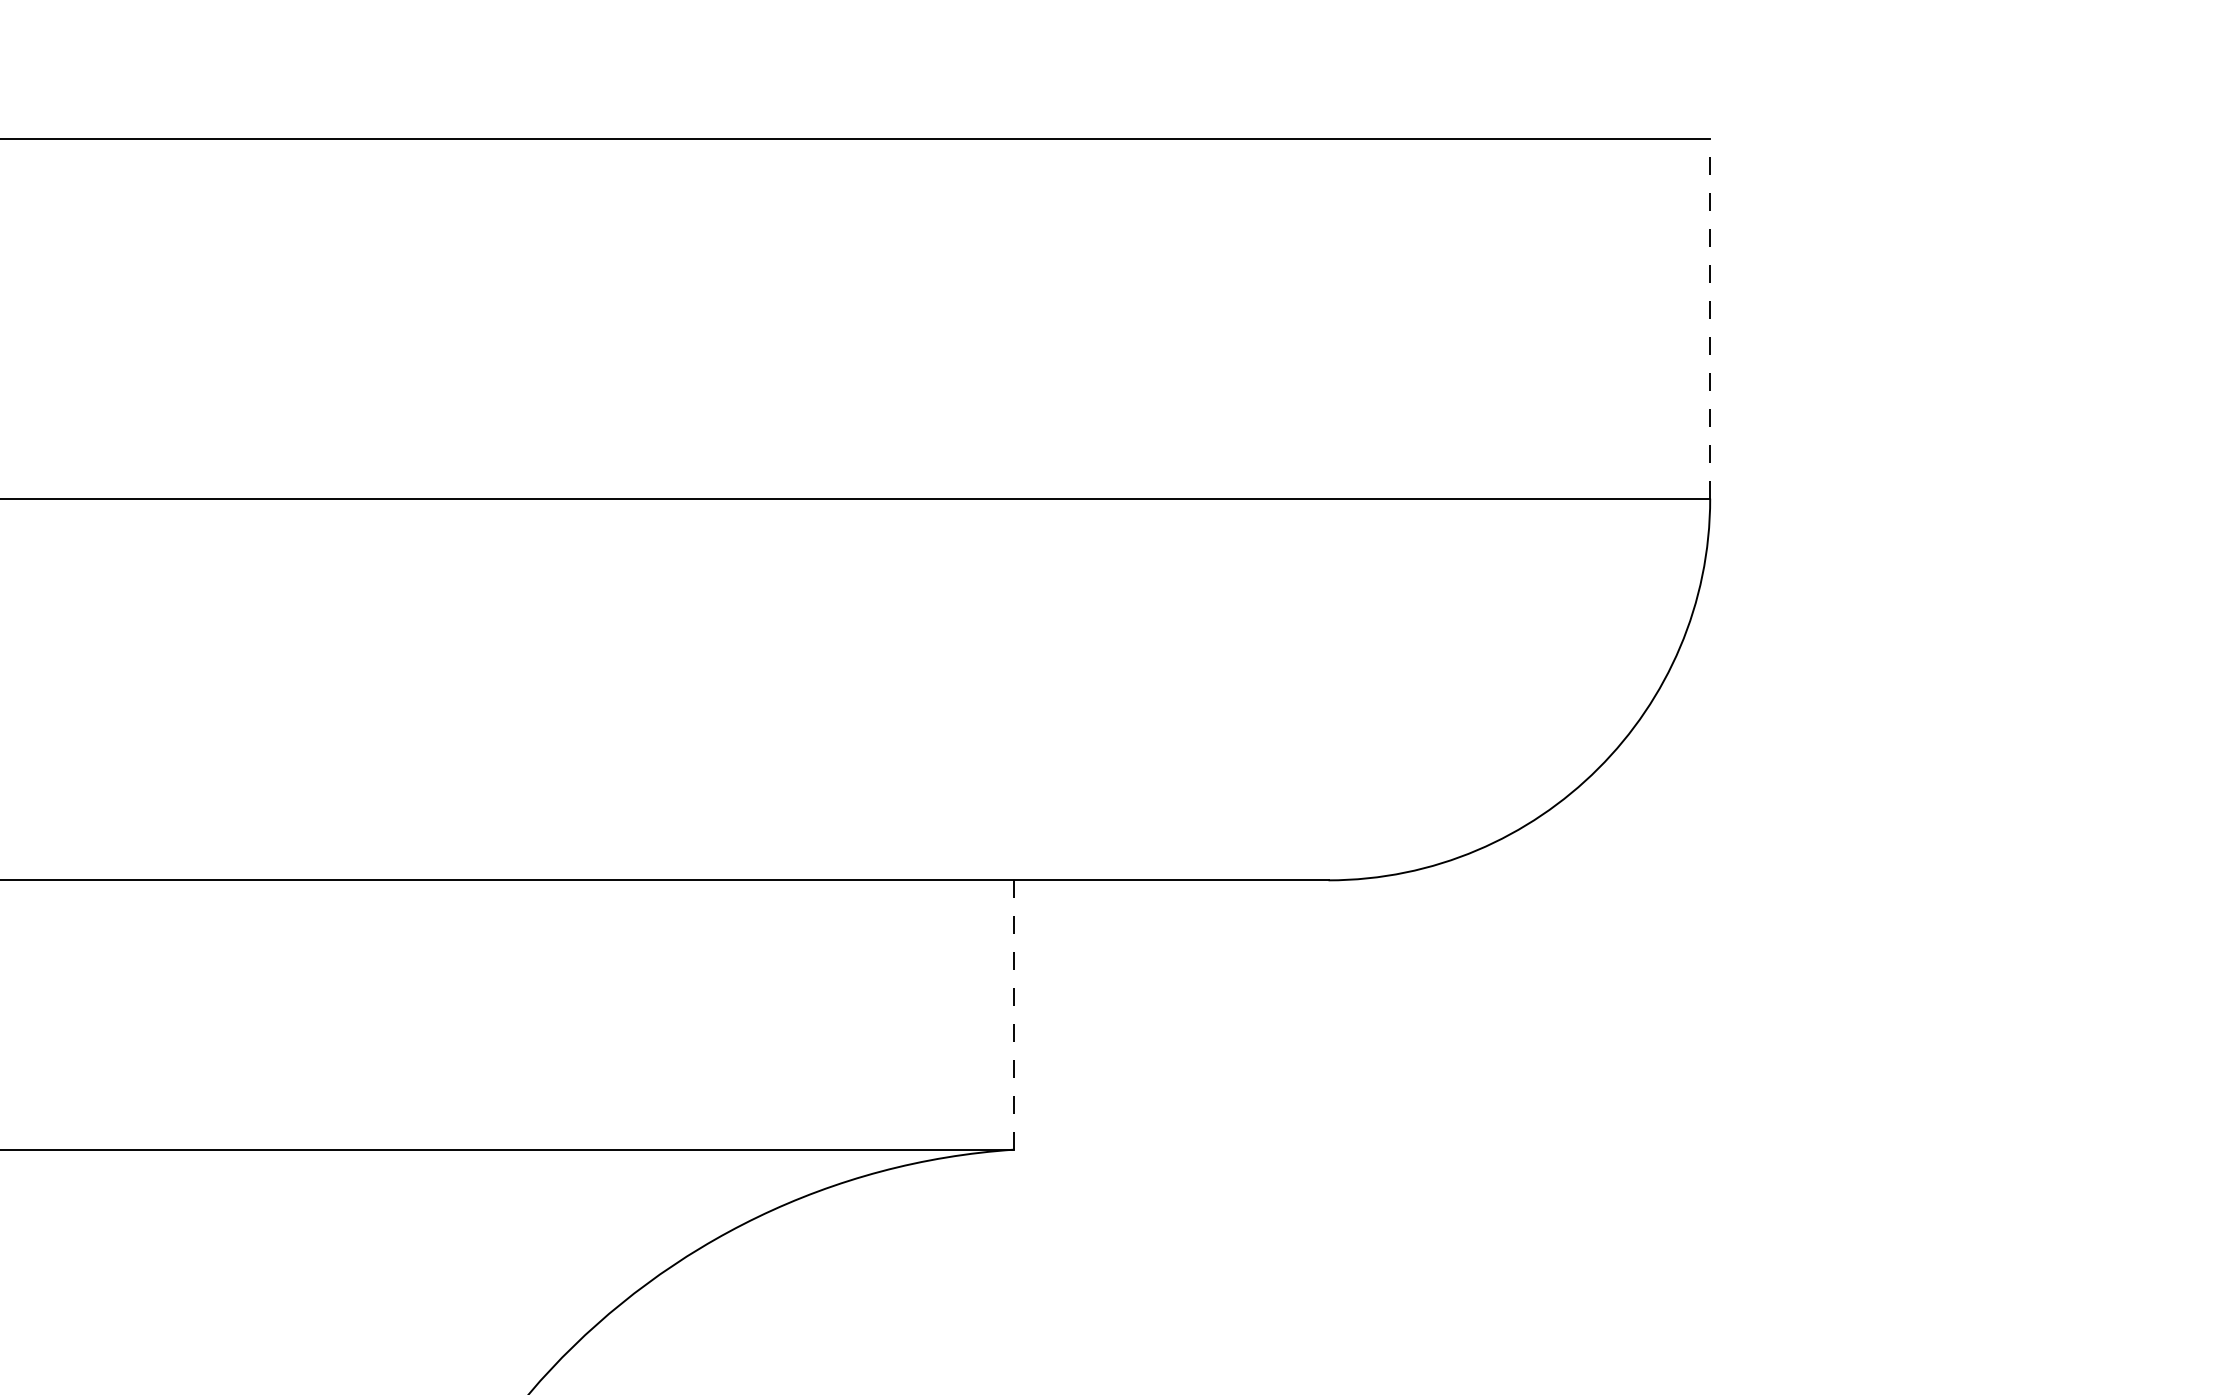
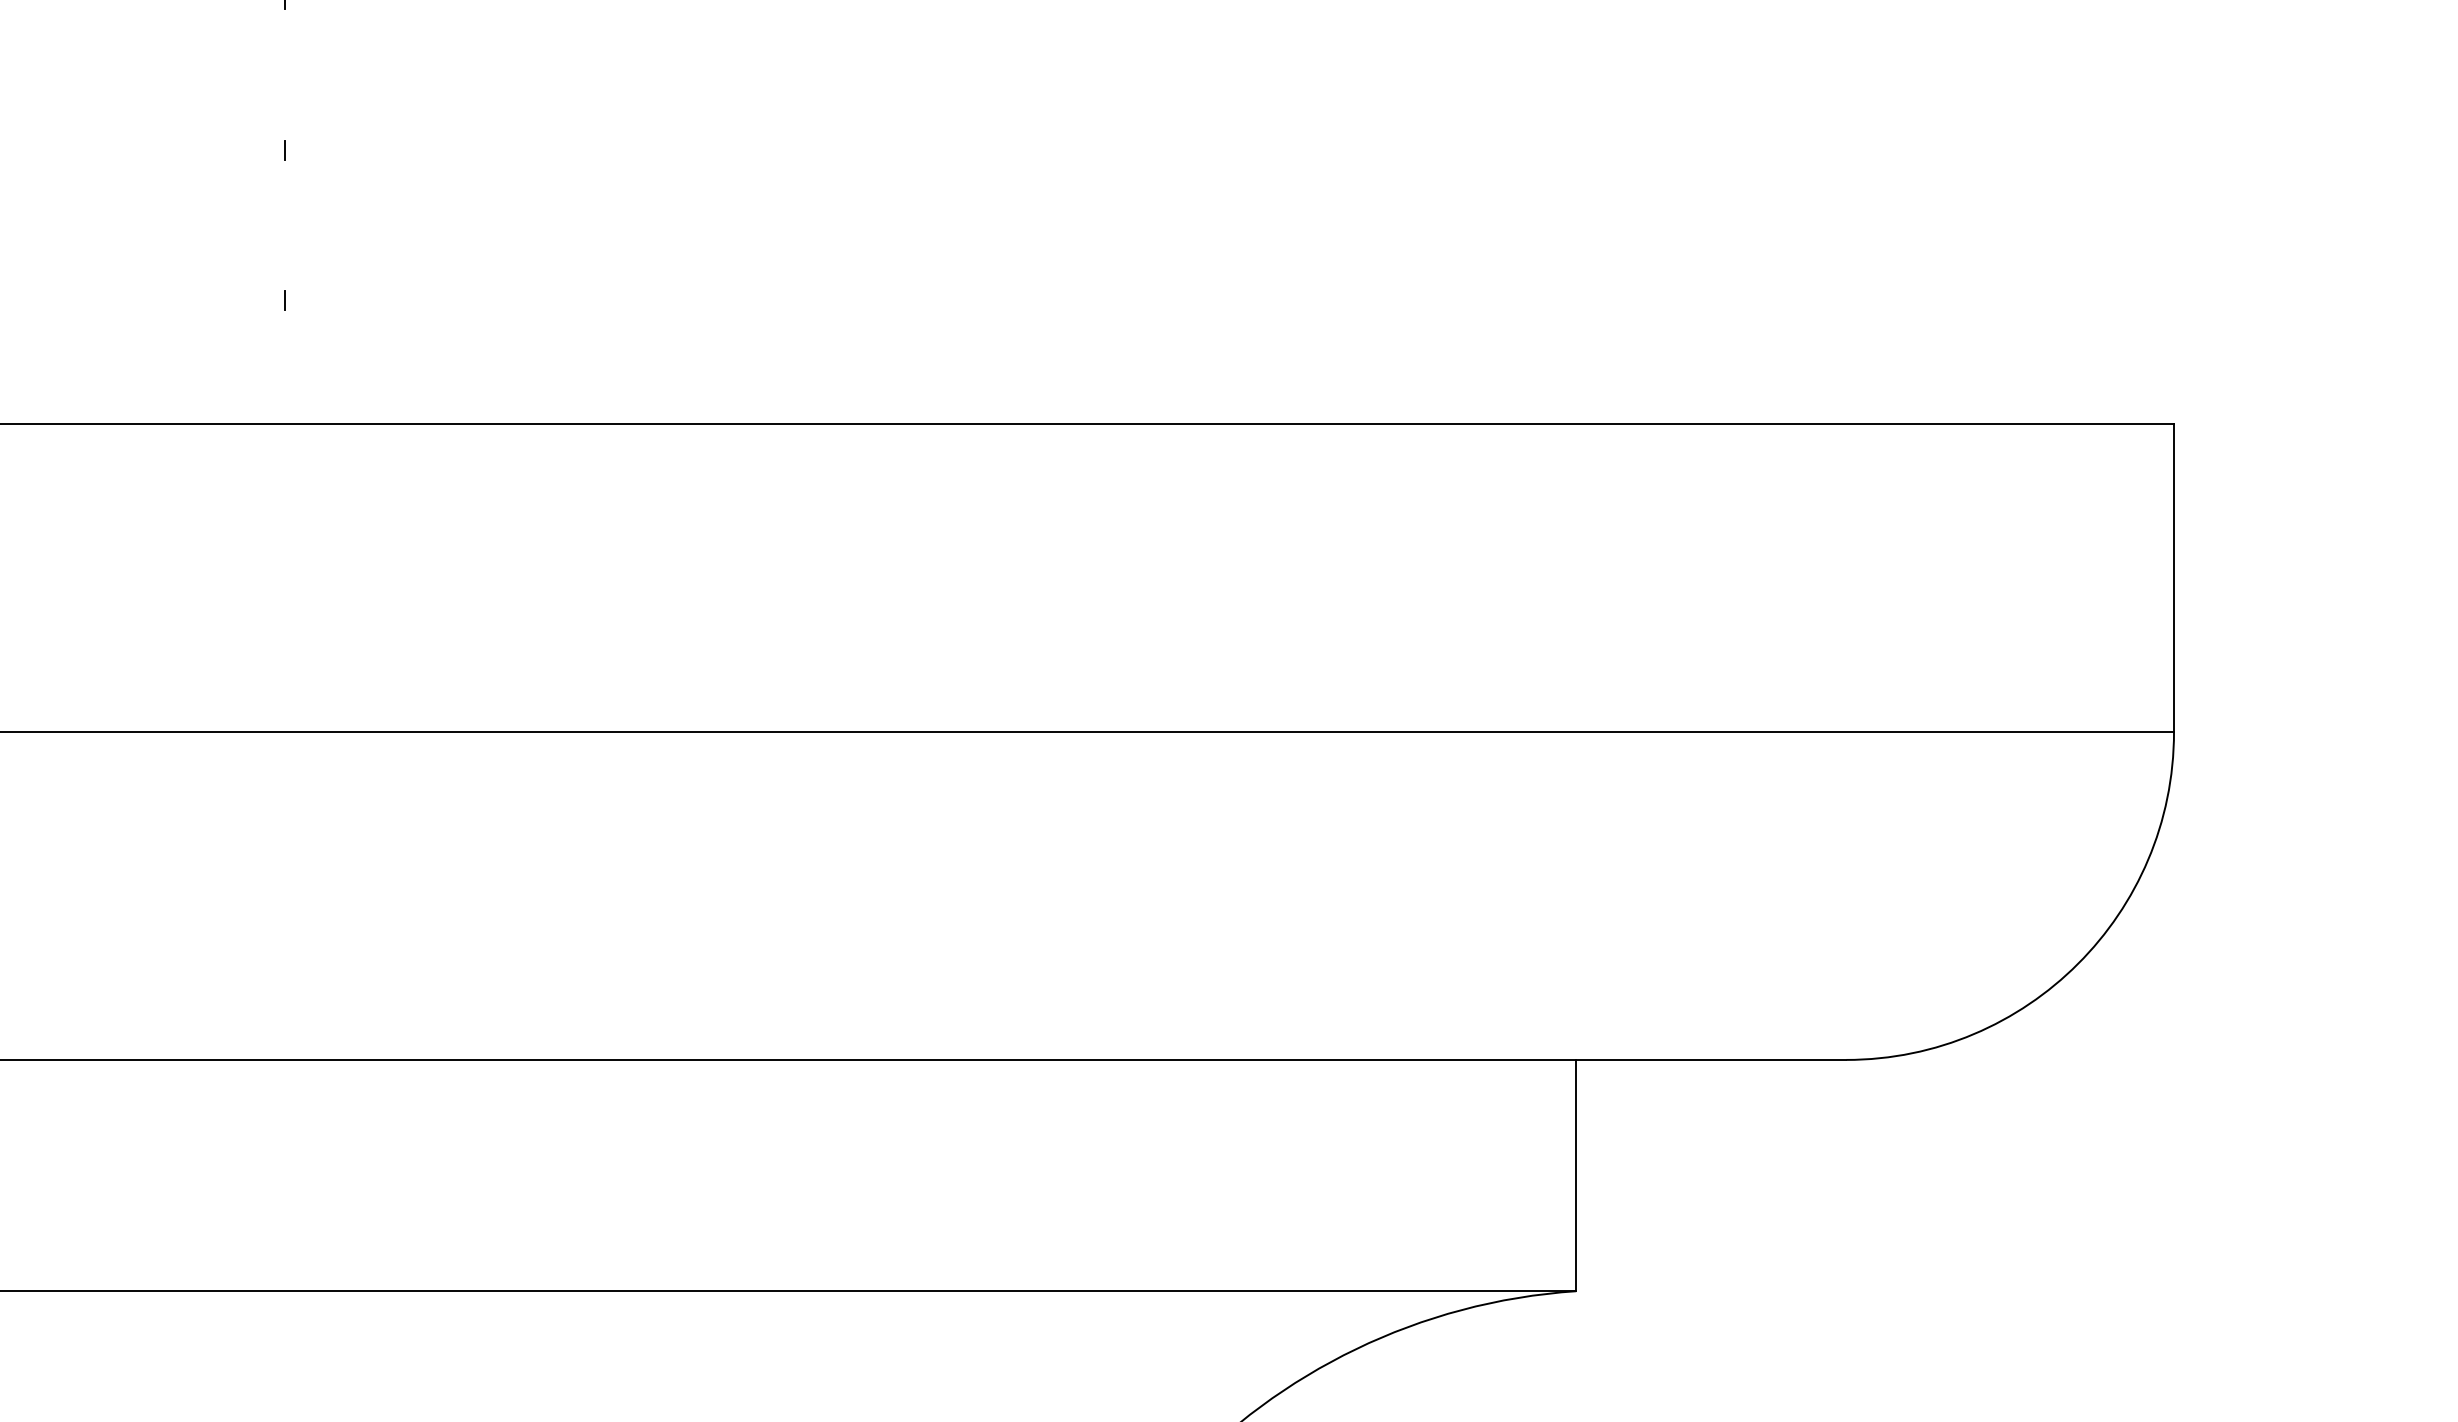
line: (1710, 318) -> (2174, 577), dashed -> solid
line: (1014, 1014) -> (1576, 1175), dashed -> solid

